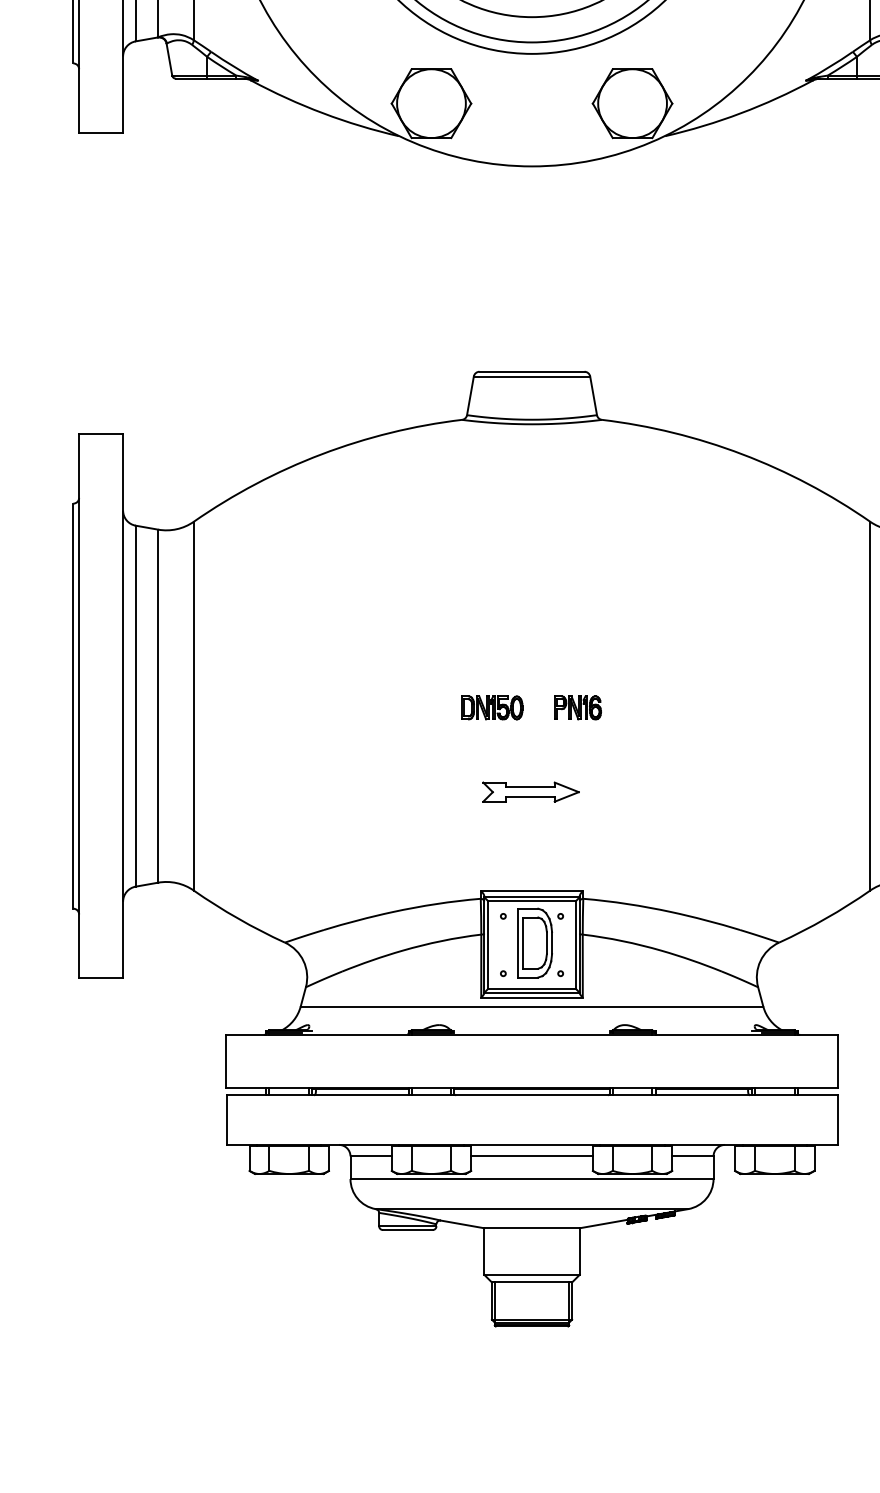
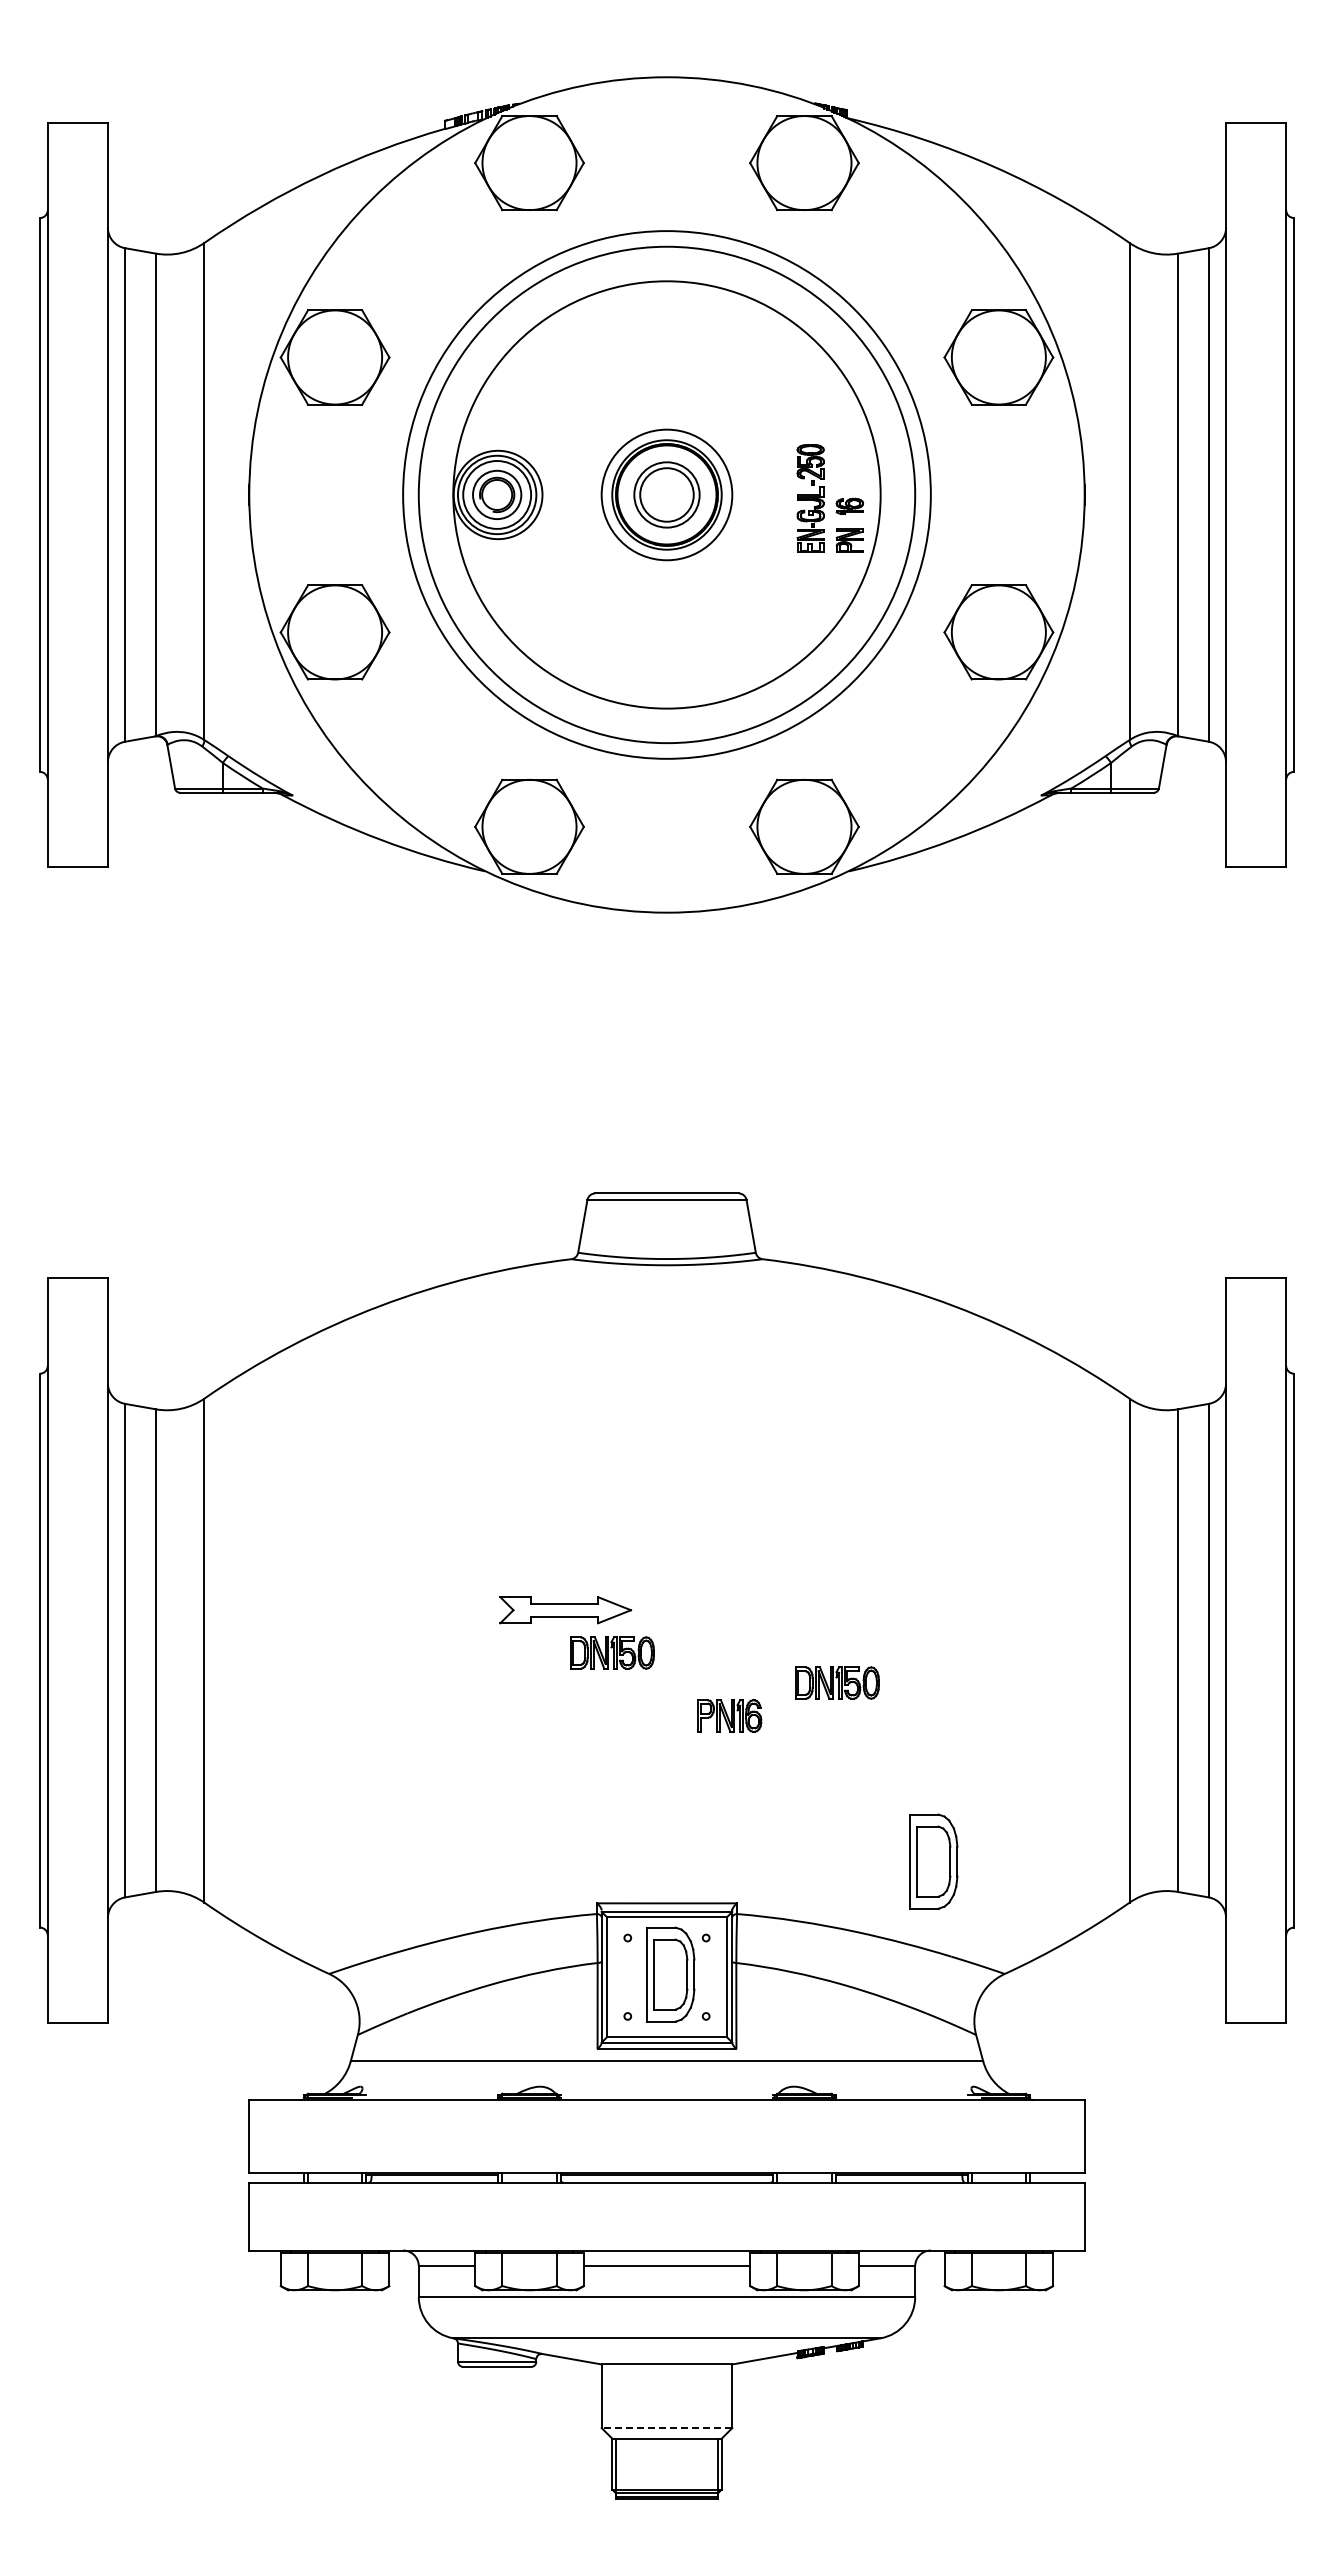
part: (577, 707) -> (729, 1715), moved
part: (656, 729) -> (837, 1682), added
part: (530, 792) -> (565, 1610), moved
part: (726, 860) -> (933, 1861), added
line: (531, 1275) -> (666, 2428), solid -> dashed

